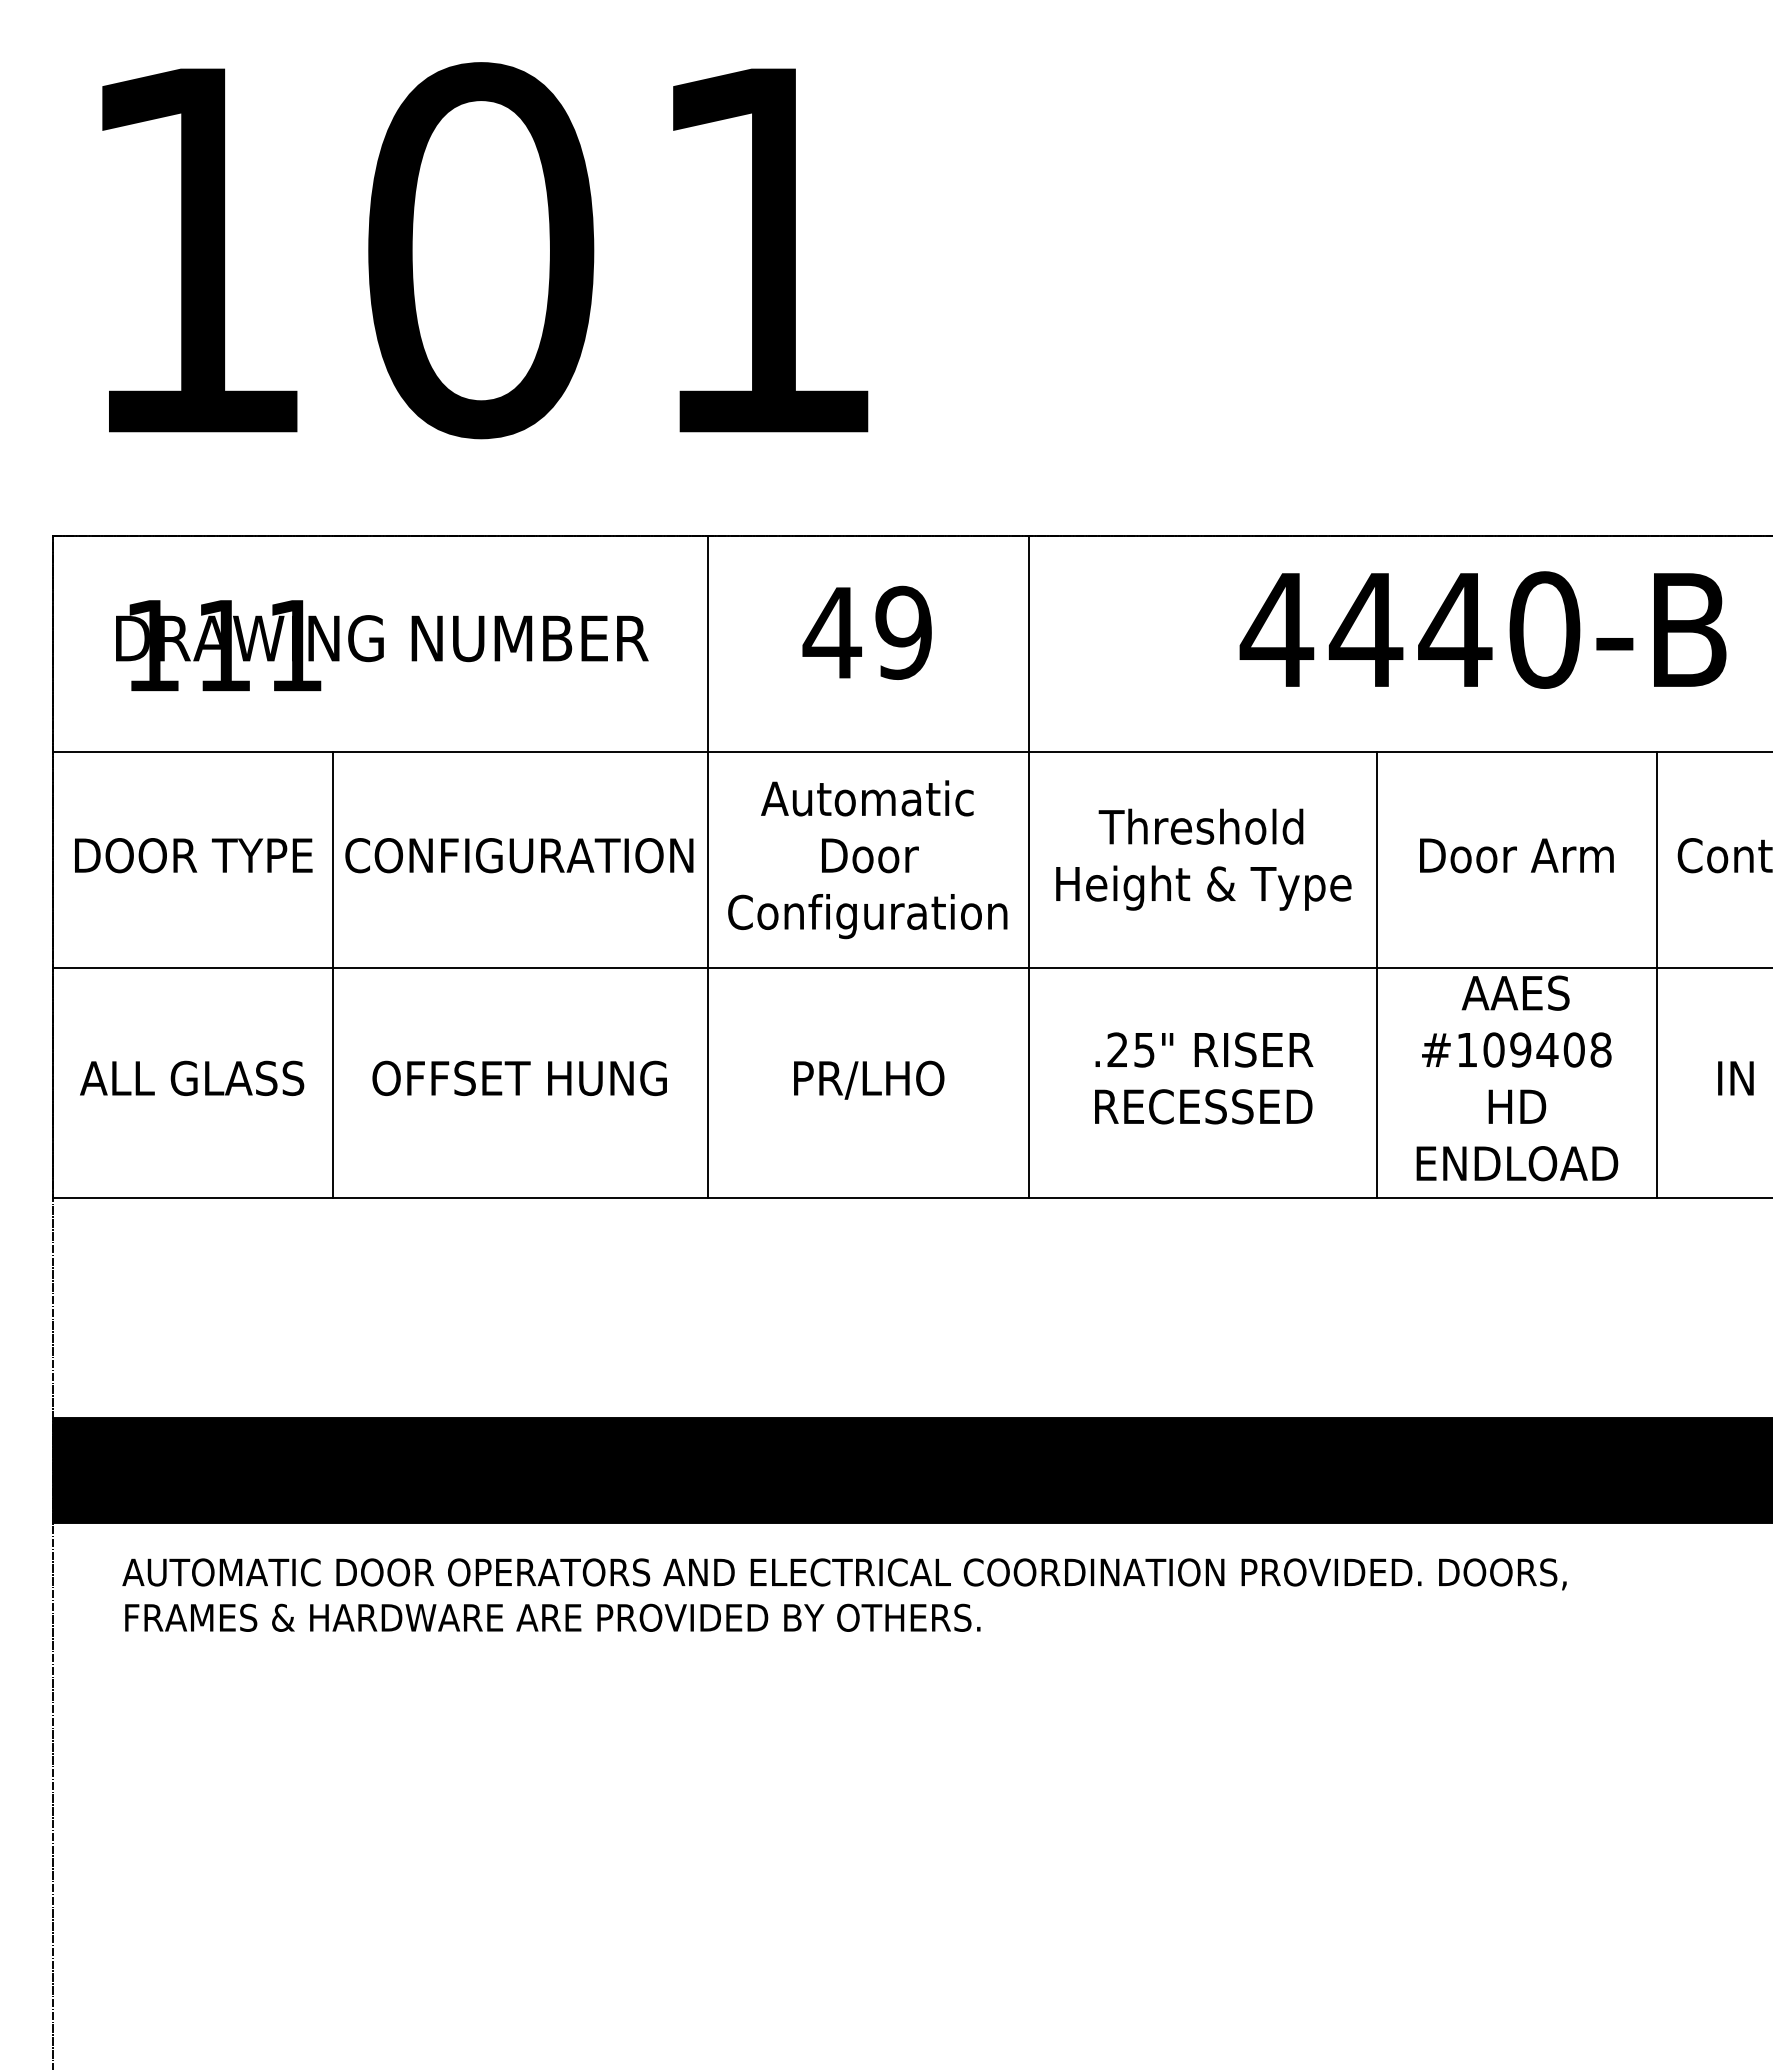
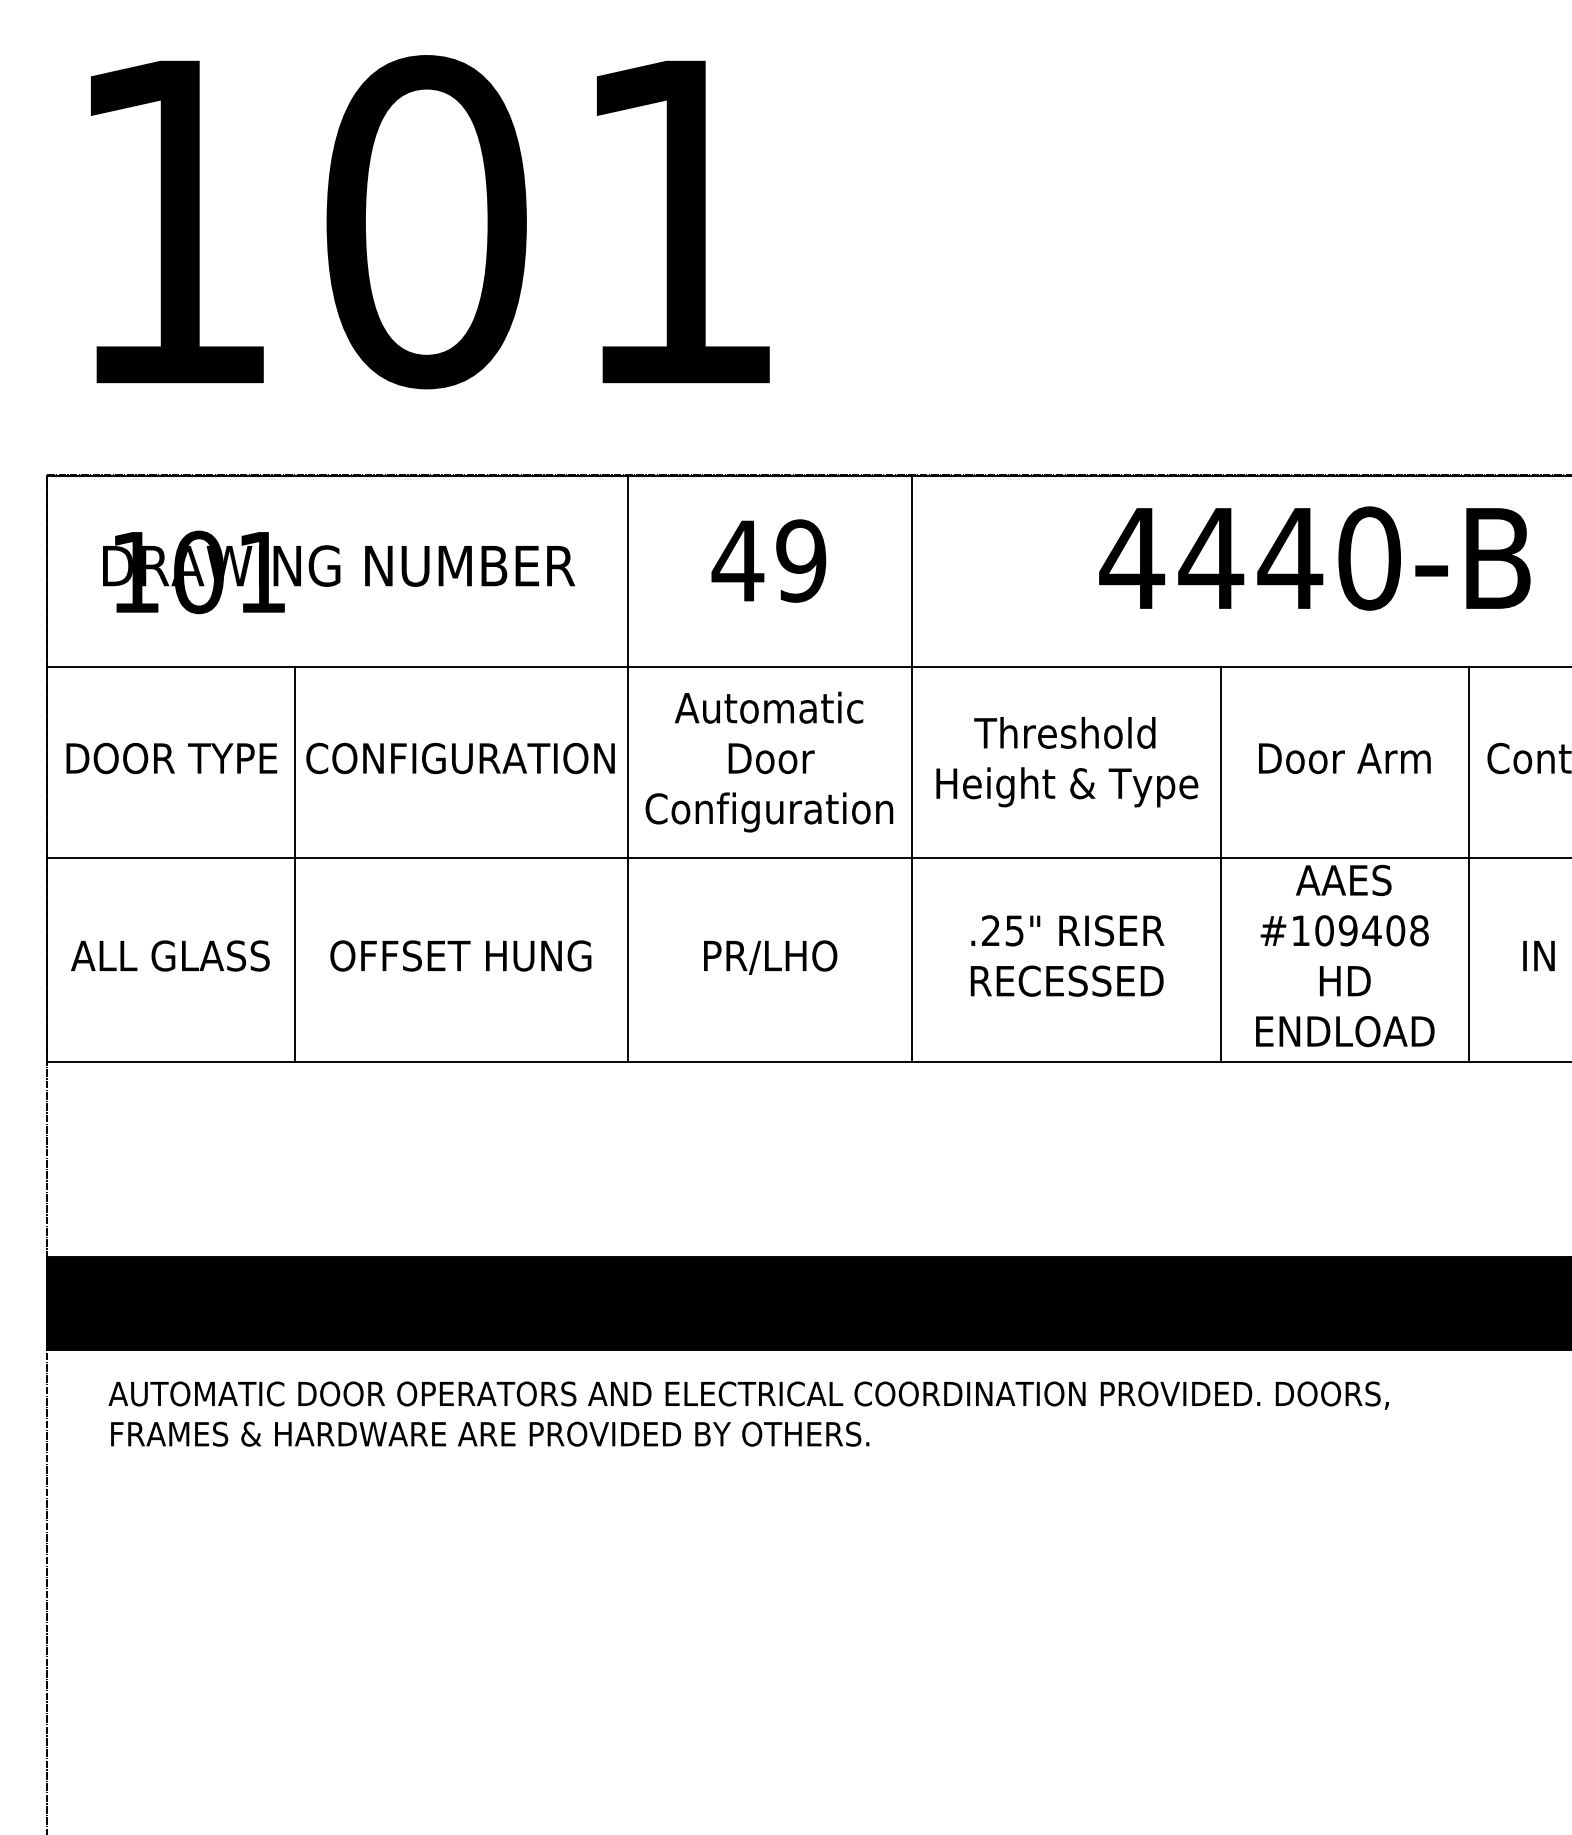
text: (224, 645) -> (199, 572), 111 -> 101

